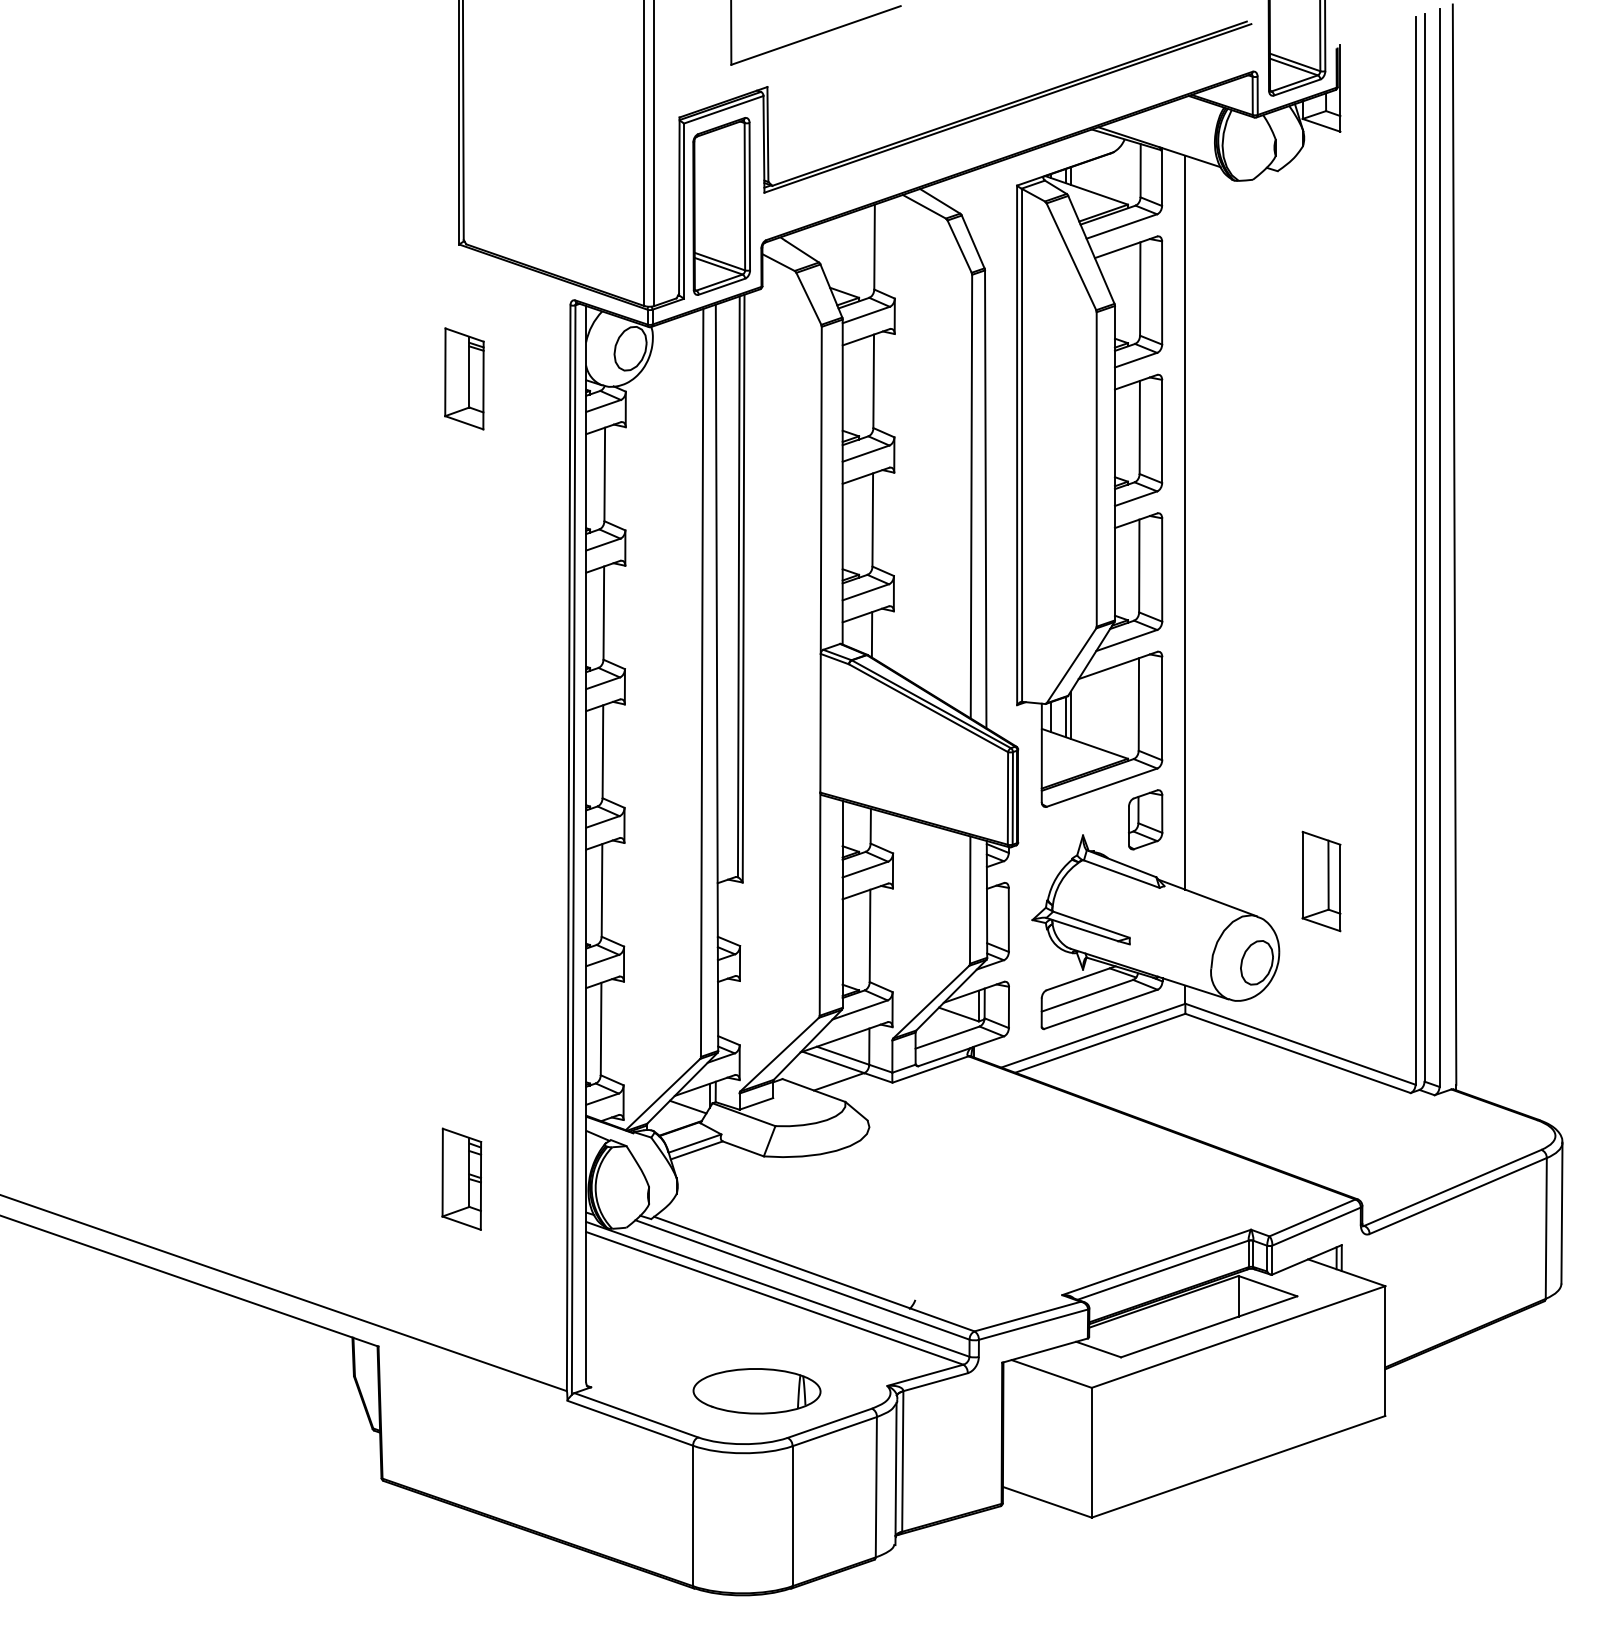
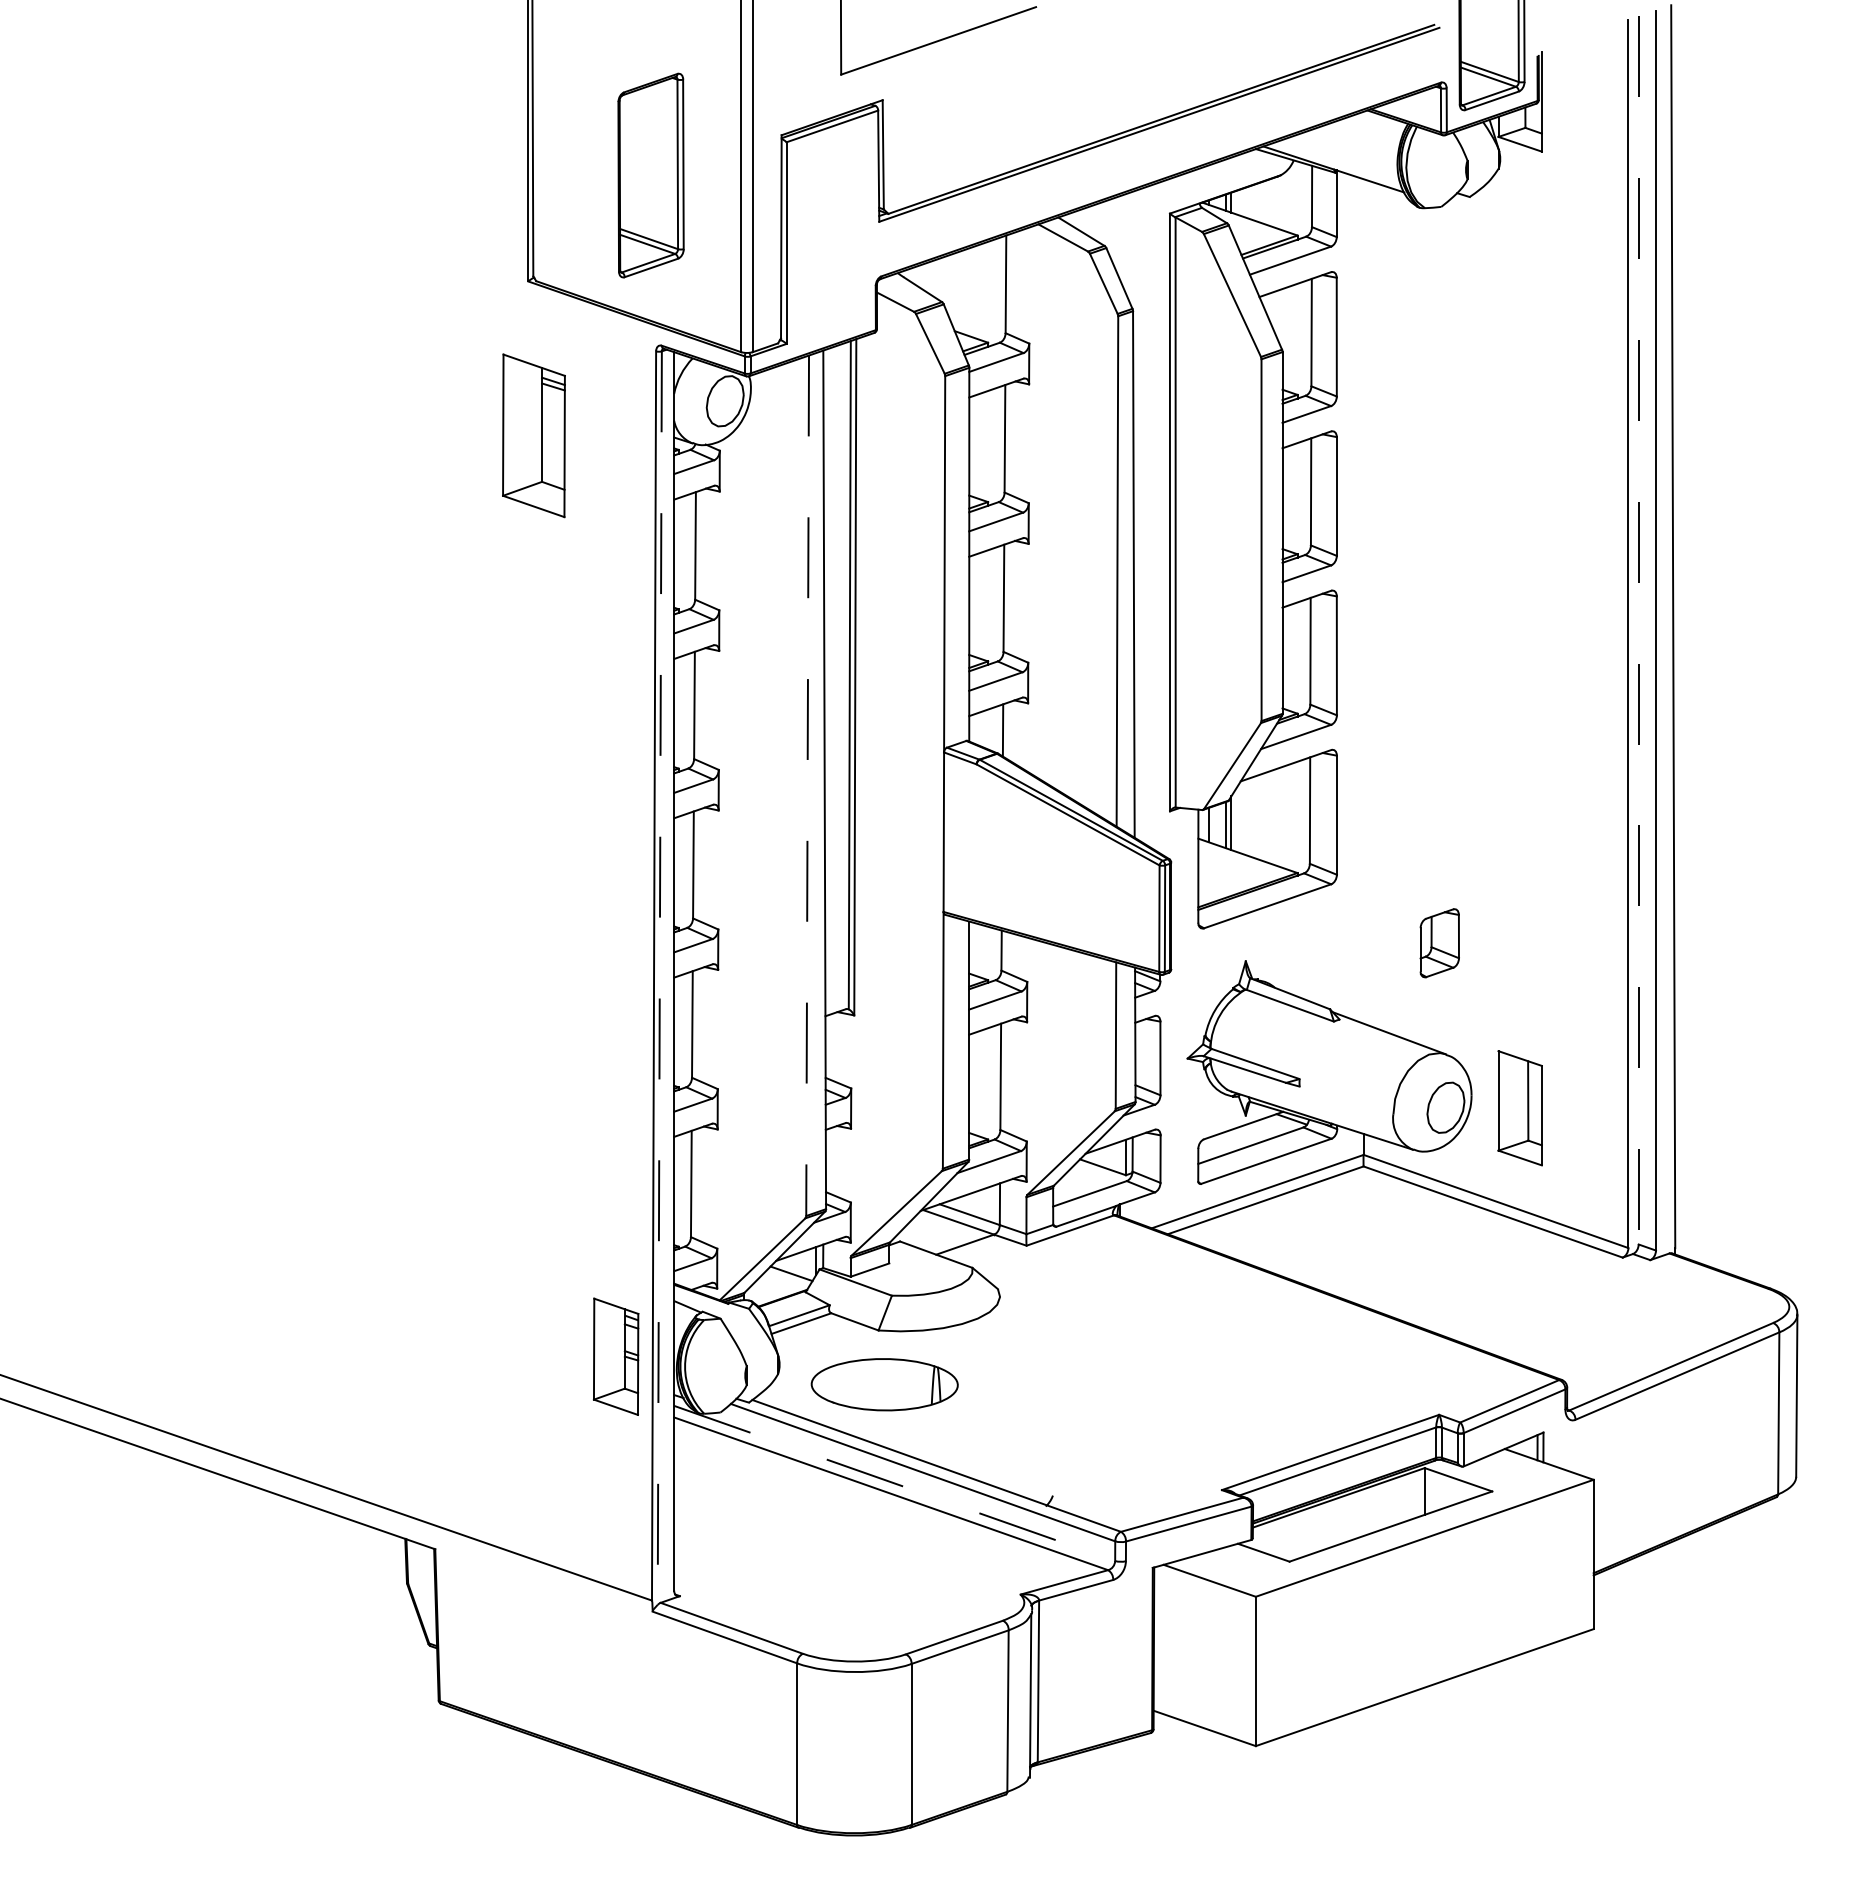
part: (721, 206) -> (650, 175), moved
part: (464, 379) -> (534, 436), size x1.4
line: (1185, 522) -> (1363, 601), removed
line: (1424, 548) -> (1638, 631), solid -> dashed
line: (702, 683) -> (807, 786), solid -> dashed
part: (1145, 820) -> (1439, 943), moved
line: (573, 850) -> (659, 978), solid -> dashed
part: (1320, 881) -> (1519, 1108), moved
part: (461, 1179) -> (615, 1356), moved
line: (777, 1289) -> (894, 1483), solid -> dashed
part: (756, 1391) -> (884, 1384), moved

